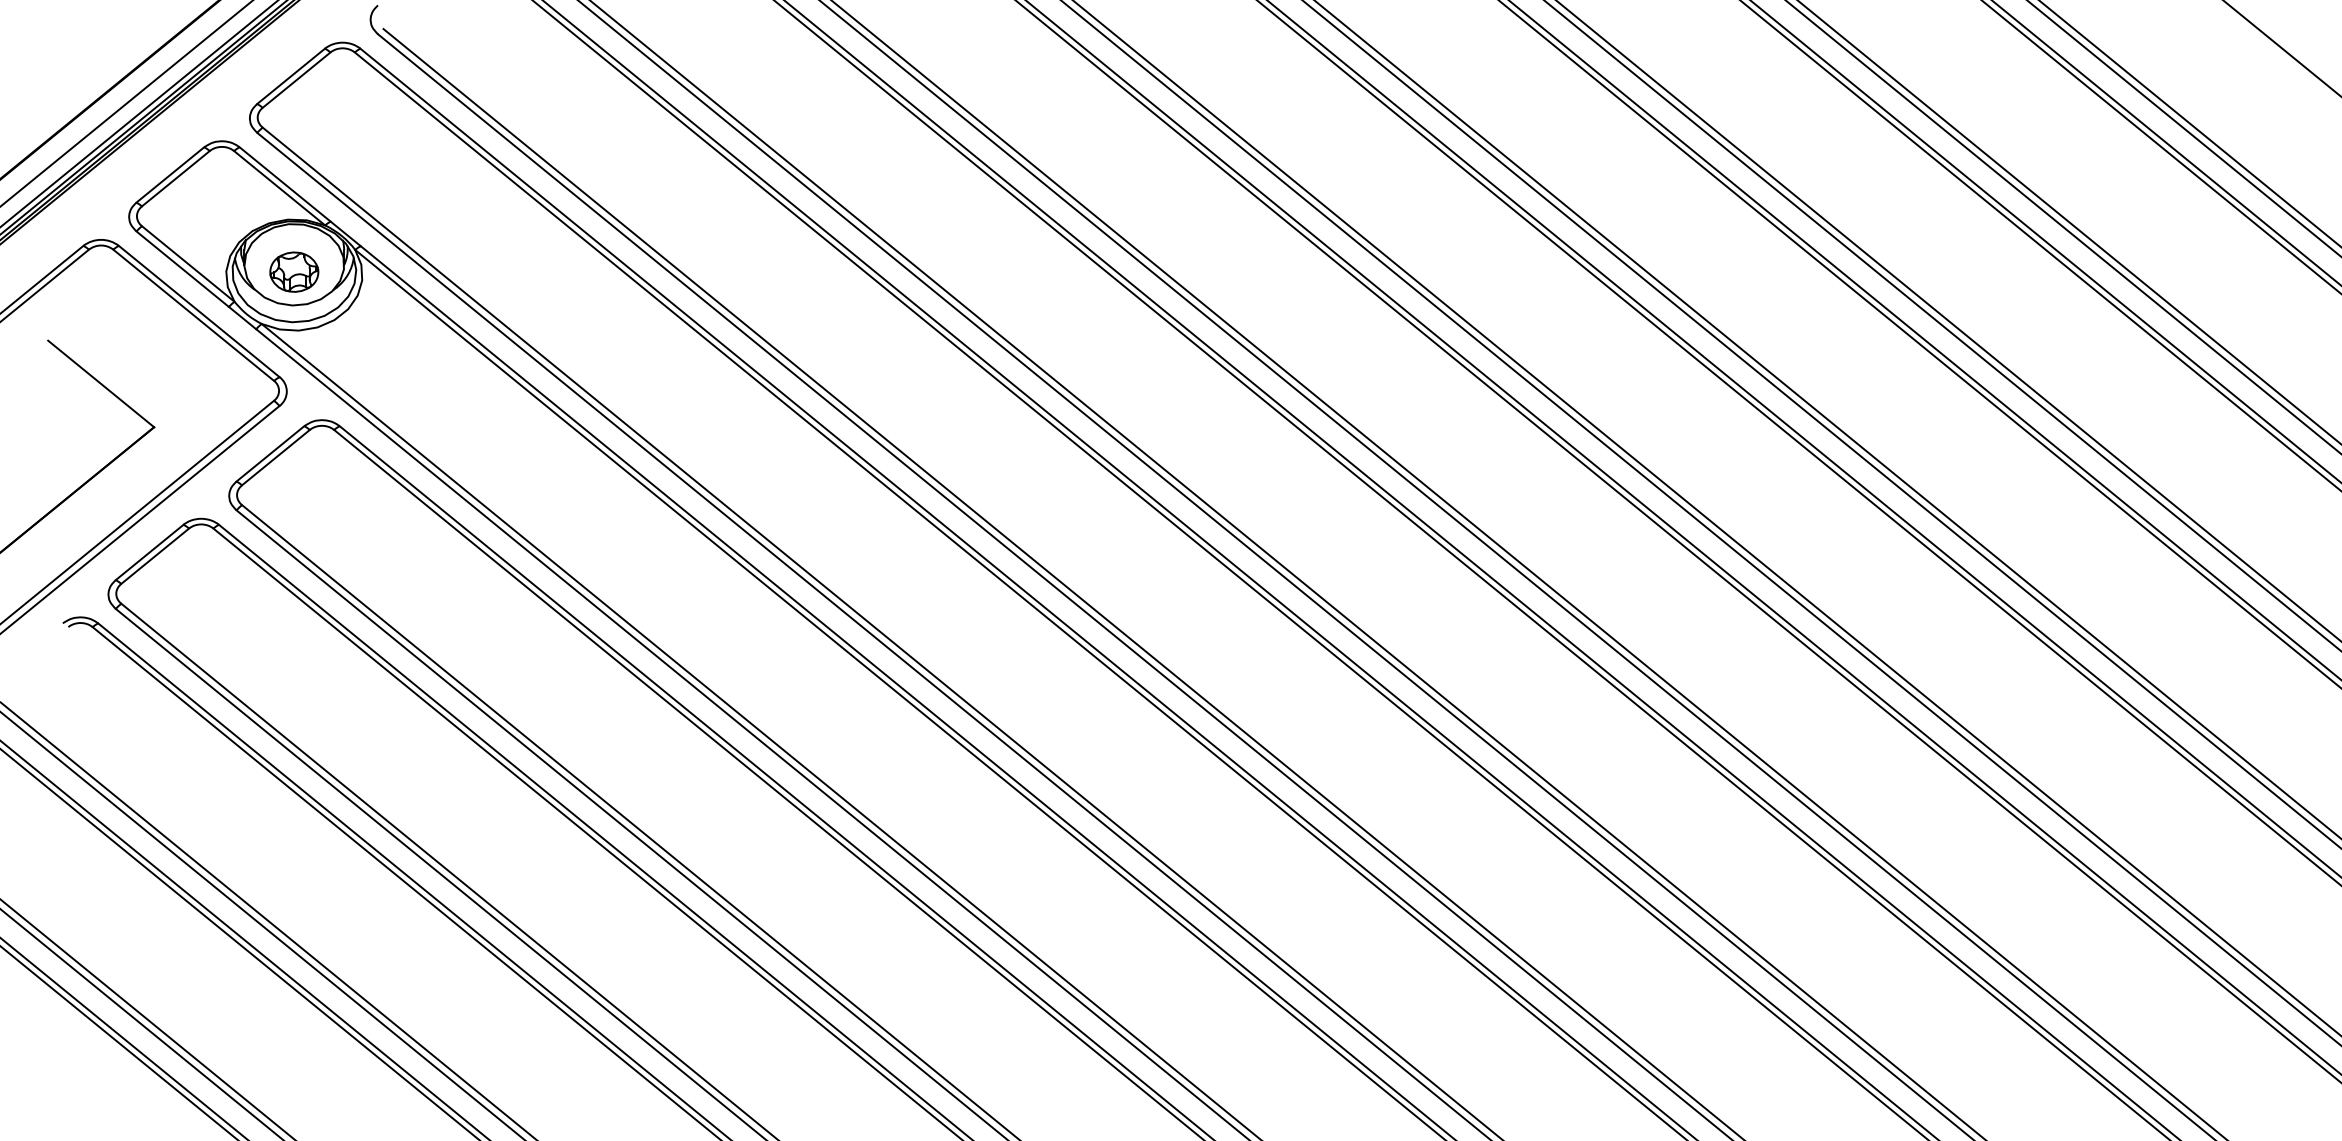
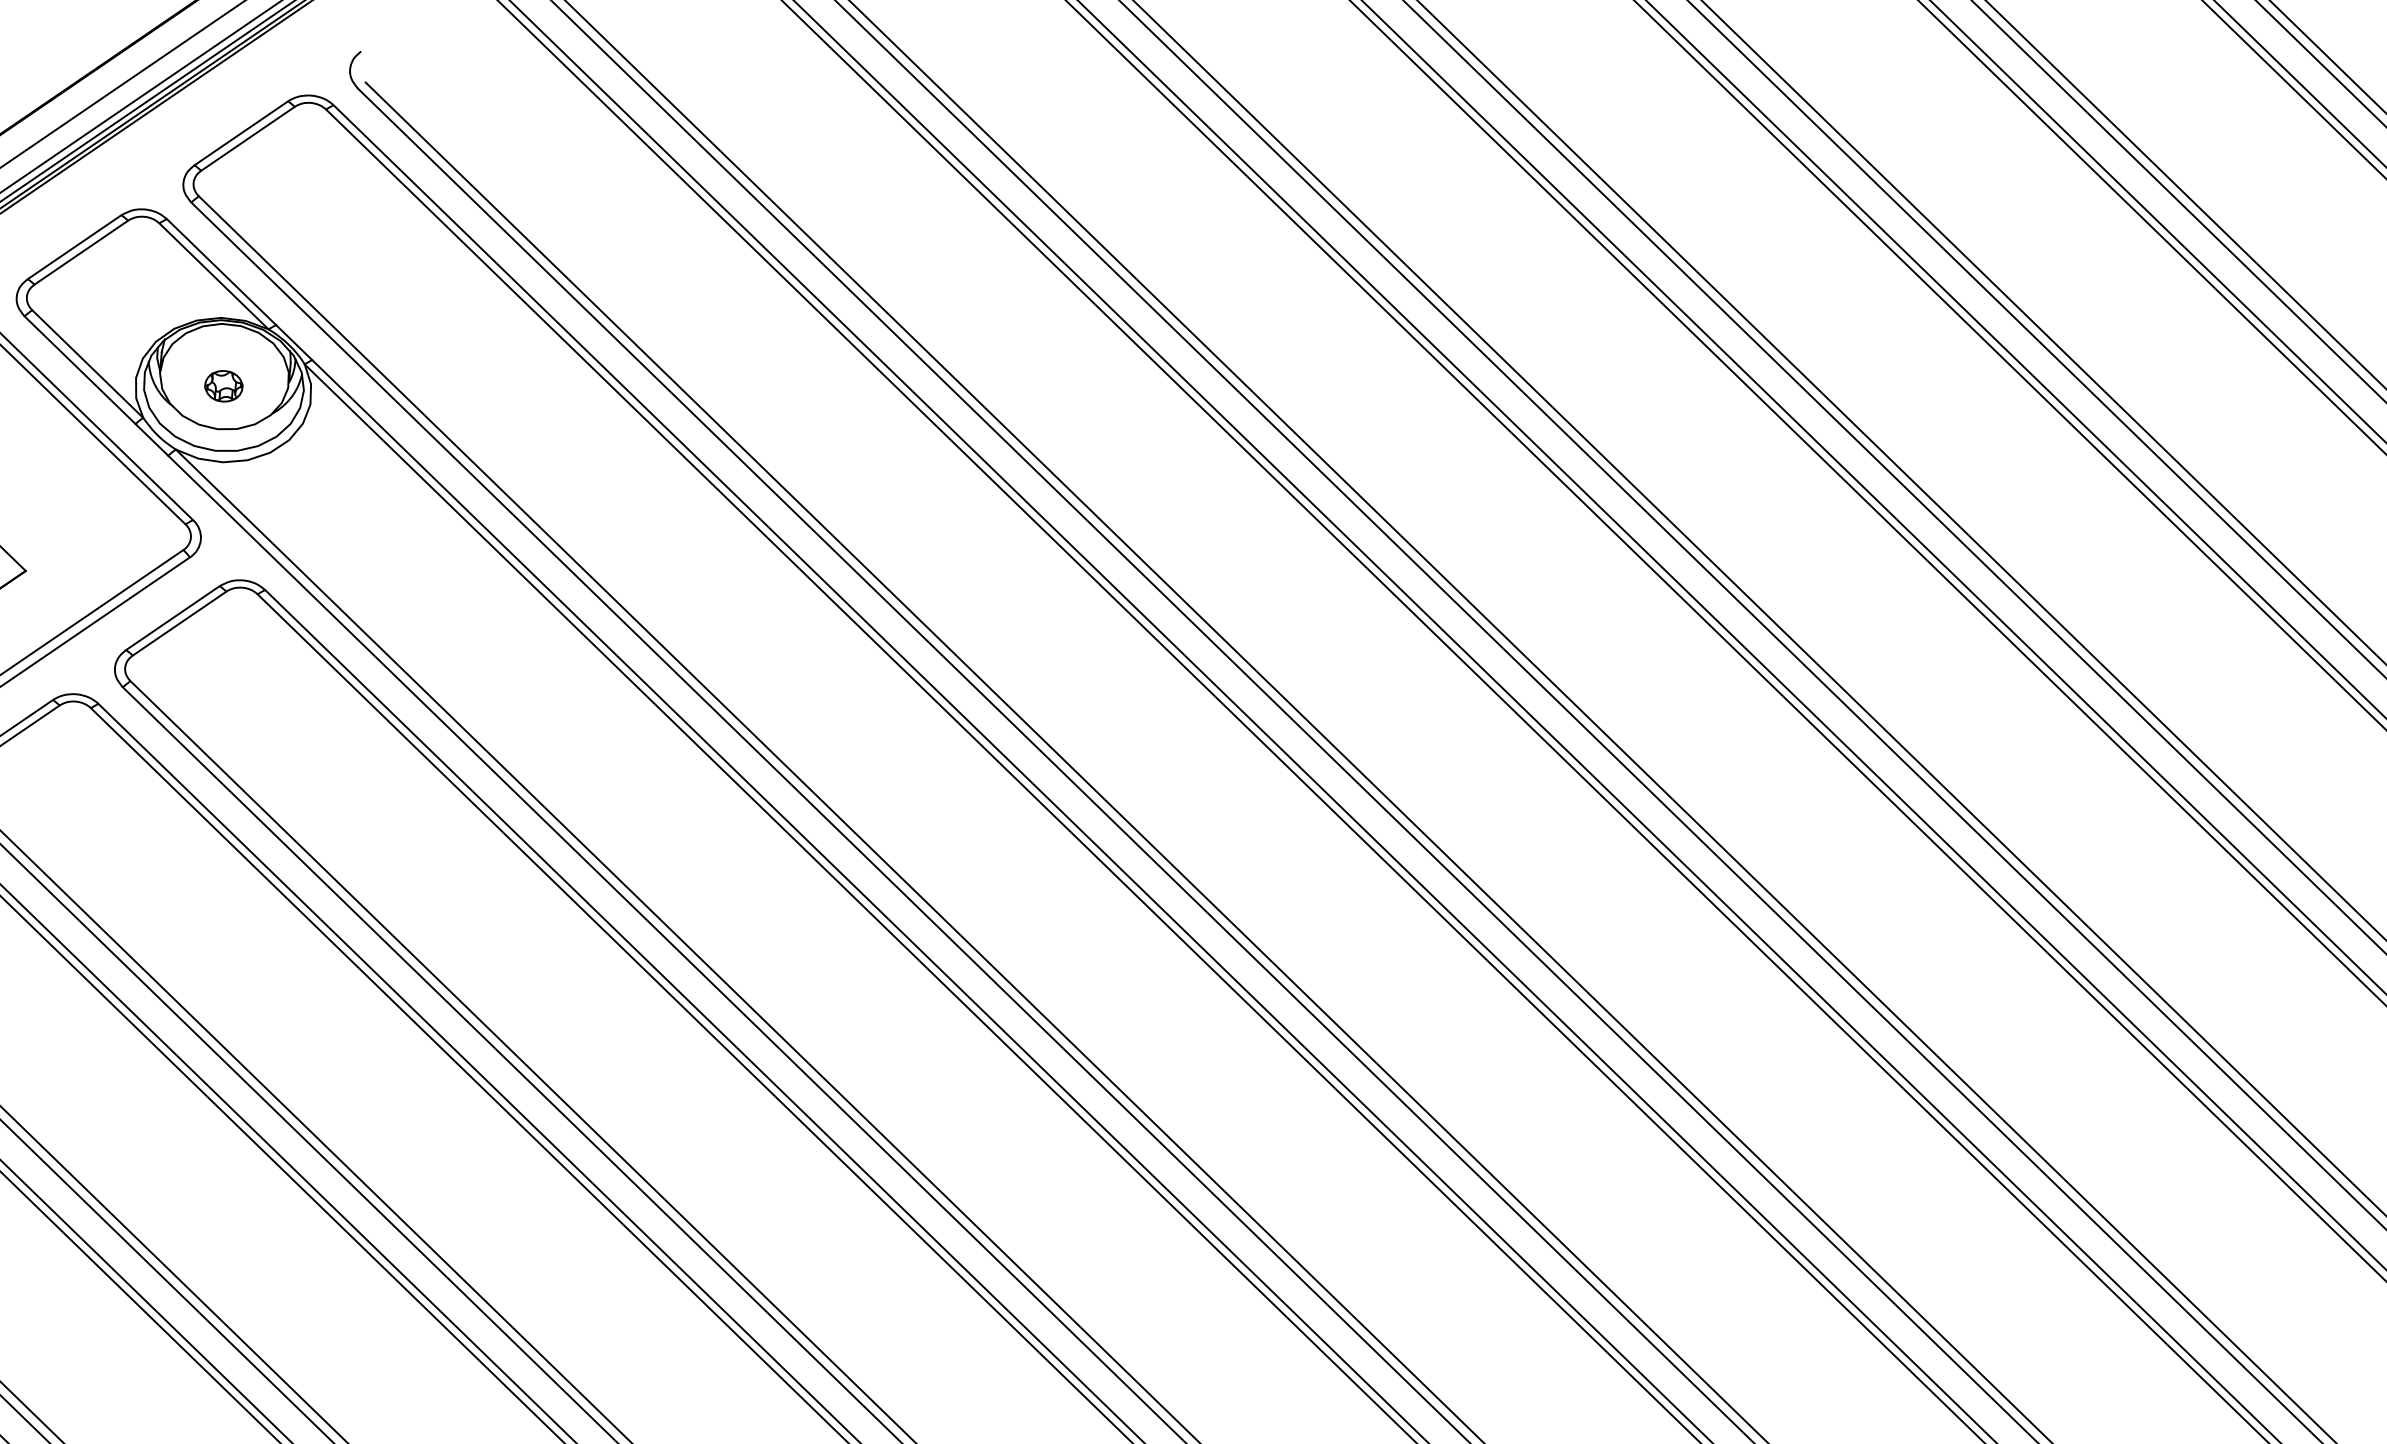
part: (294, 271) -> (224, 385), size x0.6

